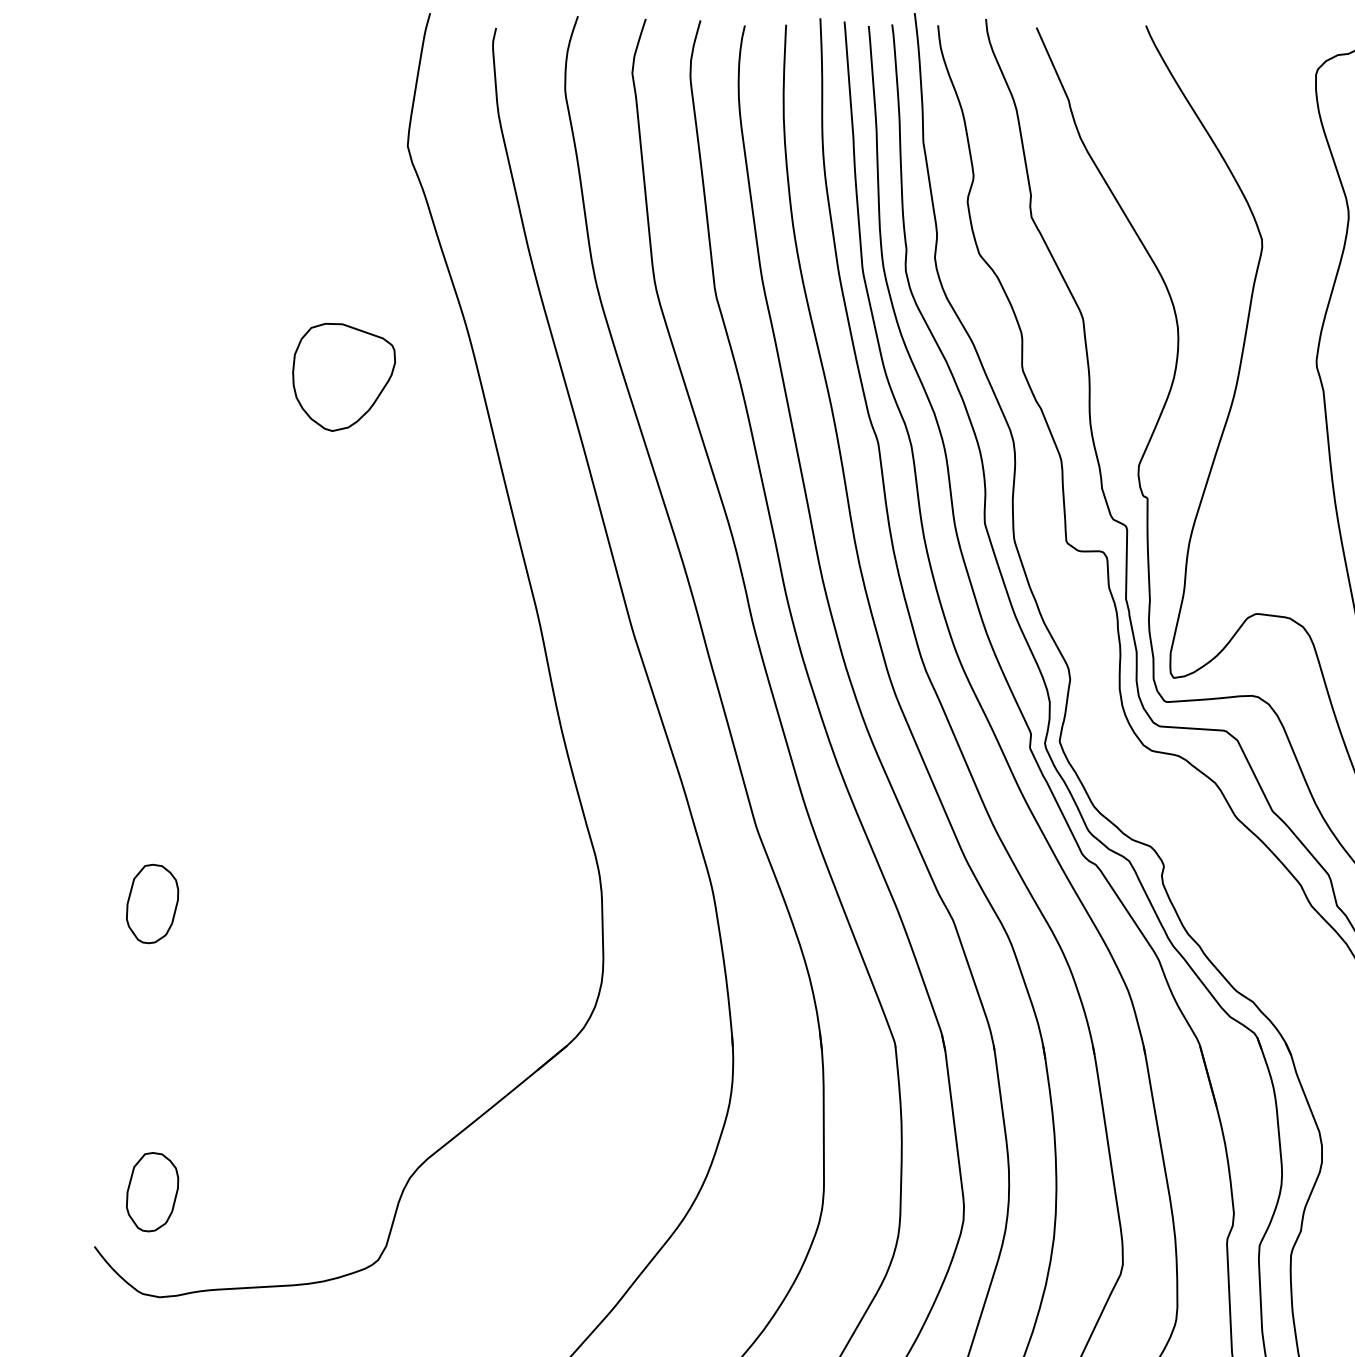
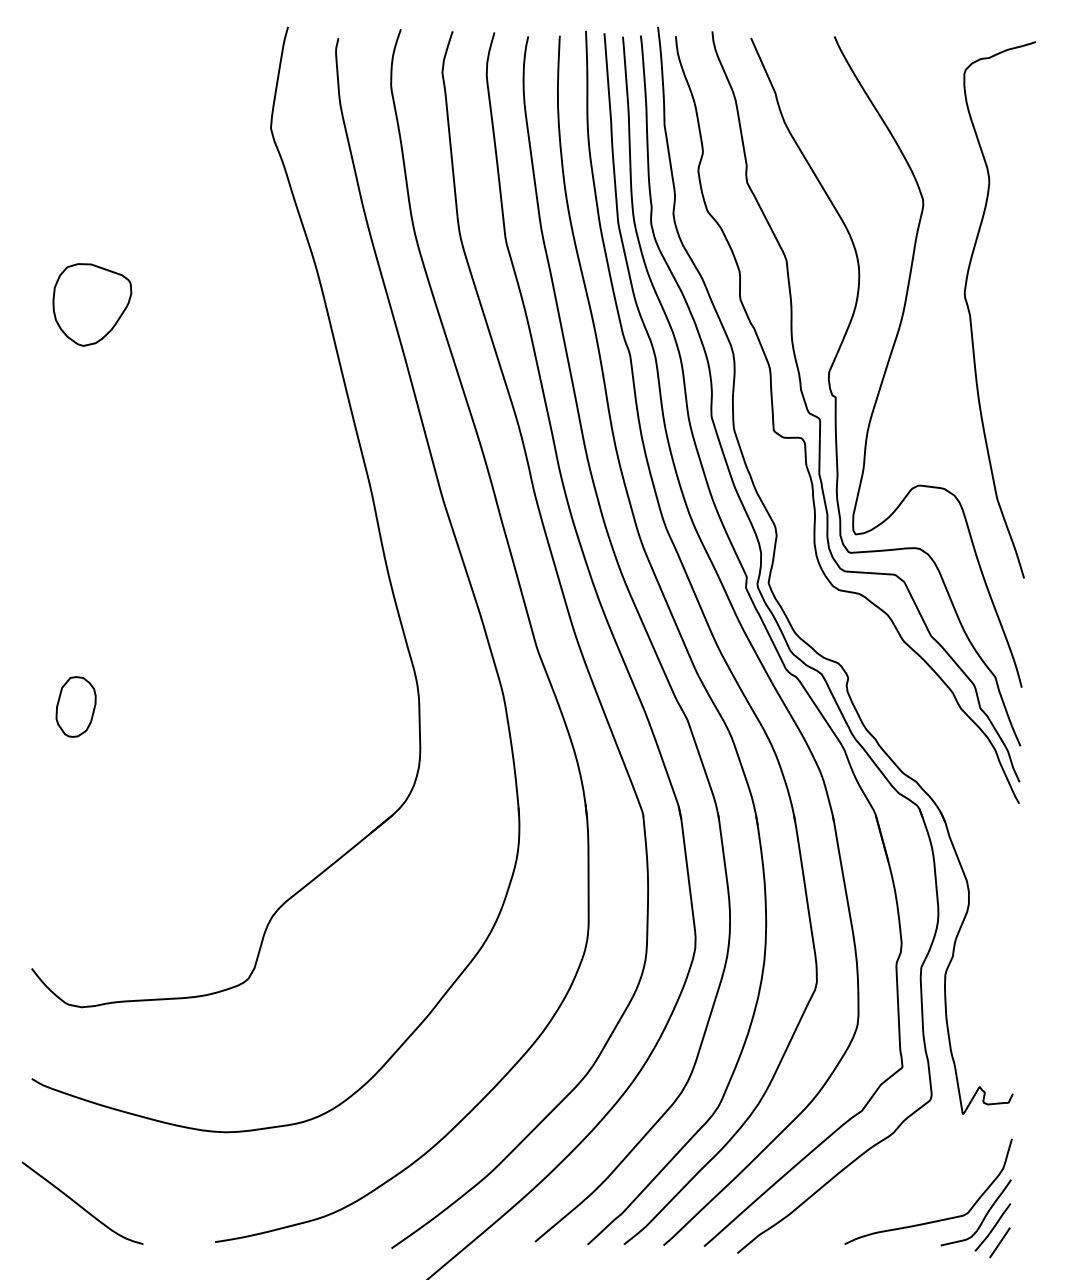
part: (344, 376) -> (92, 304), moved
part: (151, 1191) -> (75, 926), removed

